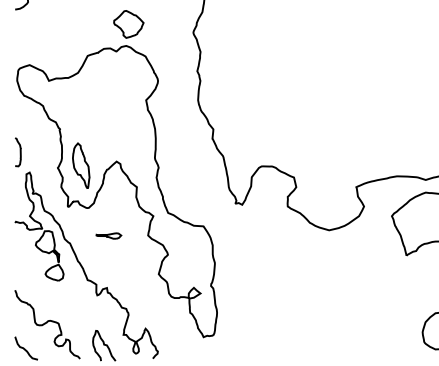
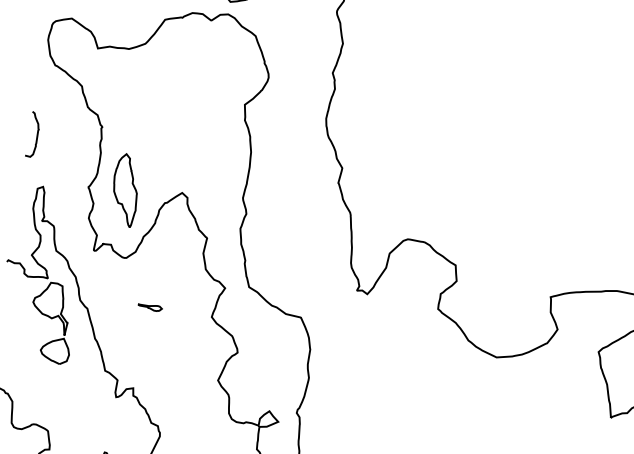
curve: (19, 152) -> (35, 135), moved
part: (108, 235) -> (149, 306), size x0.6

